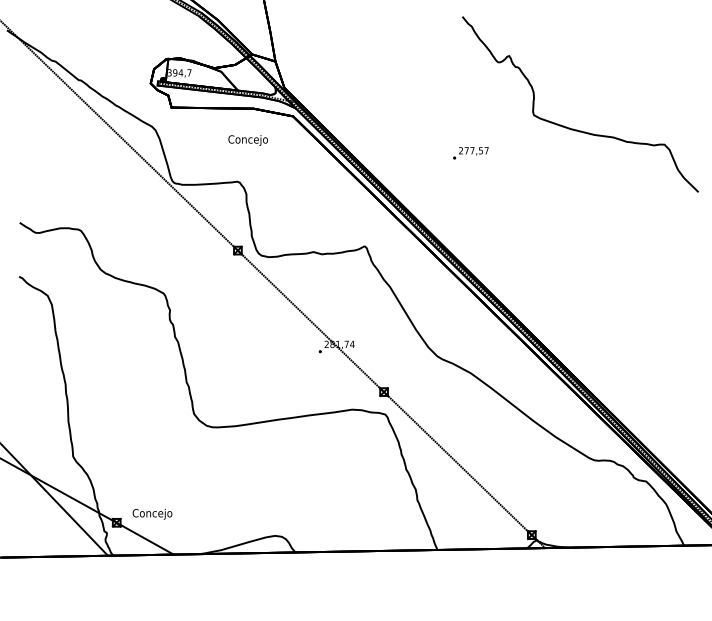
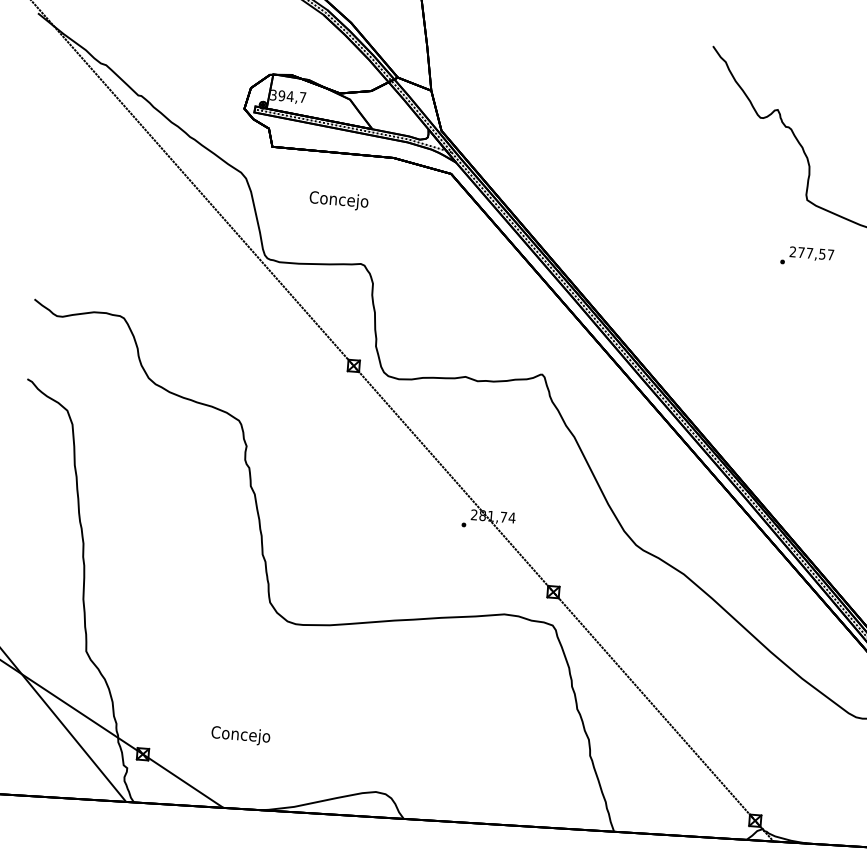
text: (247, 140) -> (337, 200), moved
text: (470, 153) -> (806, 257), moved
text: (152, 513) -> (240, 734), moved

